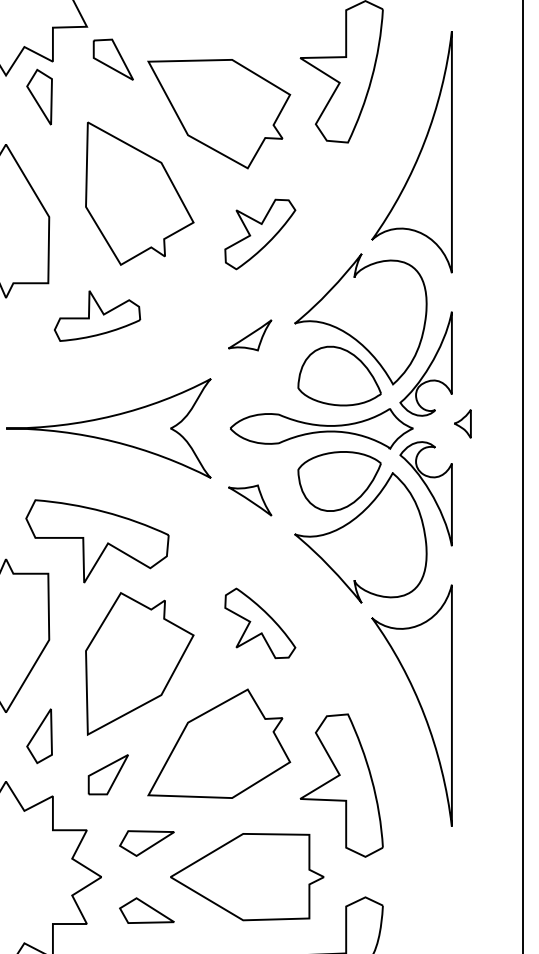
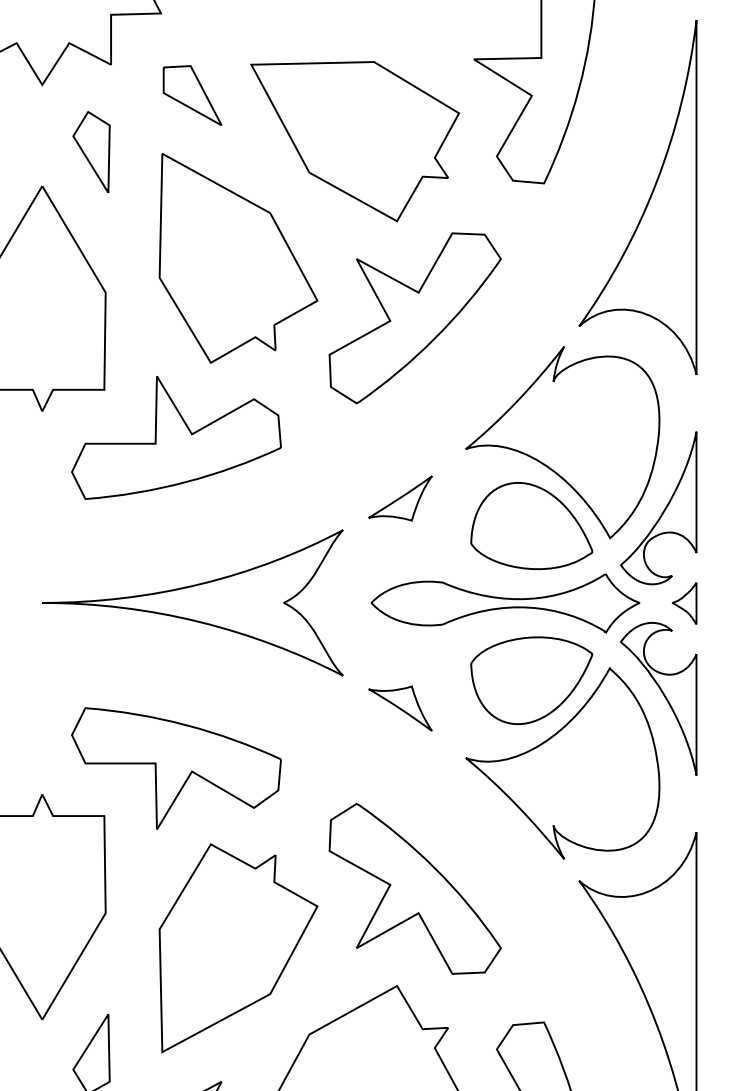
part: (112, 59) -> (191, 95), moved
part: (39, 96) -> (91, 151), moved
part: (260, 234) -> (415, 318), size x1.67
part: (97, 315) -> (176, 437), size x1.67
part: (250, 335) -> (401, 498), moved
part: (462, 423) -> (684, 602), moved
part: (260, 623) -> (415, 889), size x1.67

